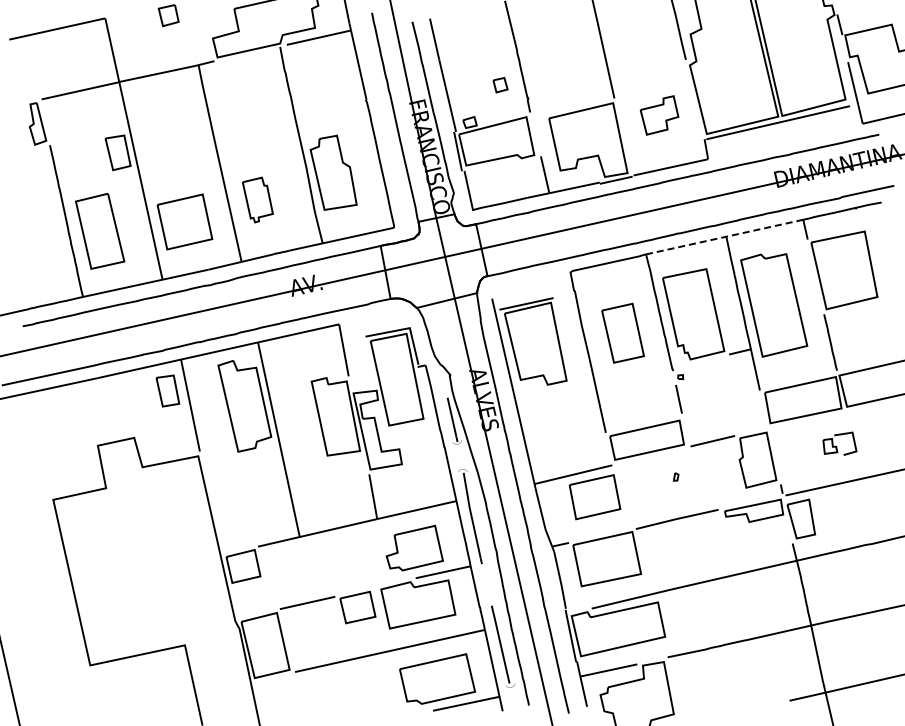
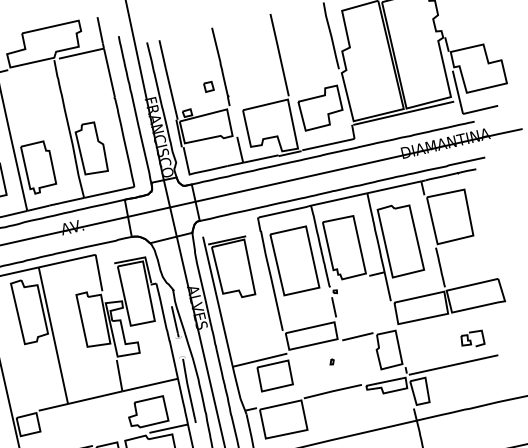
part: (659, 115) -> (320, 108), size x1.67
part: (257, 199) -> (38, 167), size x1.67
line: (724, 237) -> (366, 193), dashed -> solid
part: (622, 333) -> (294, 261), size x1.67
part: (839, 443) -> (472, 338), moved

